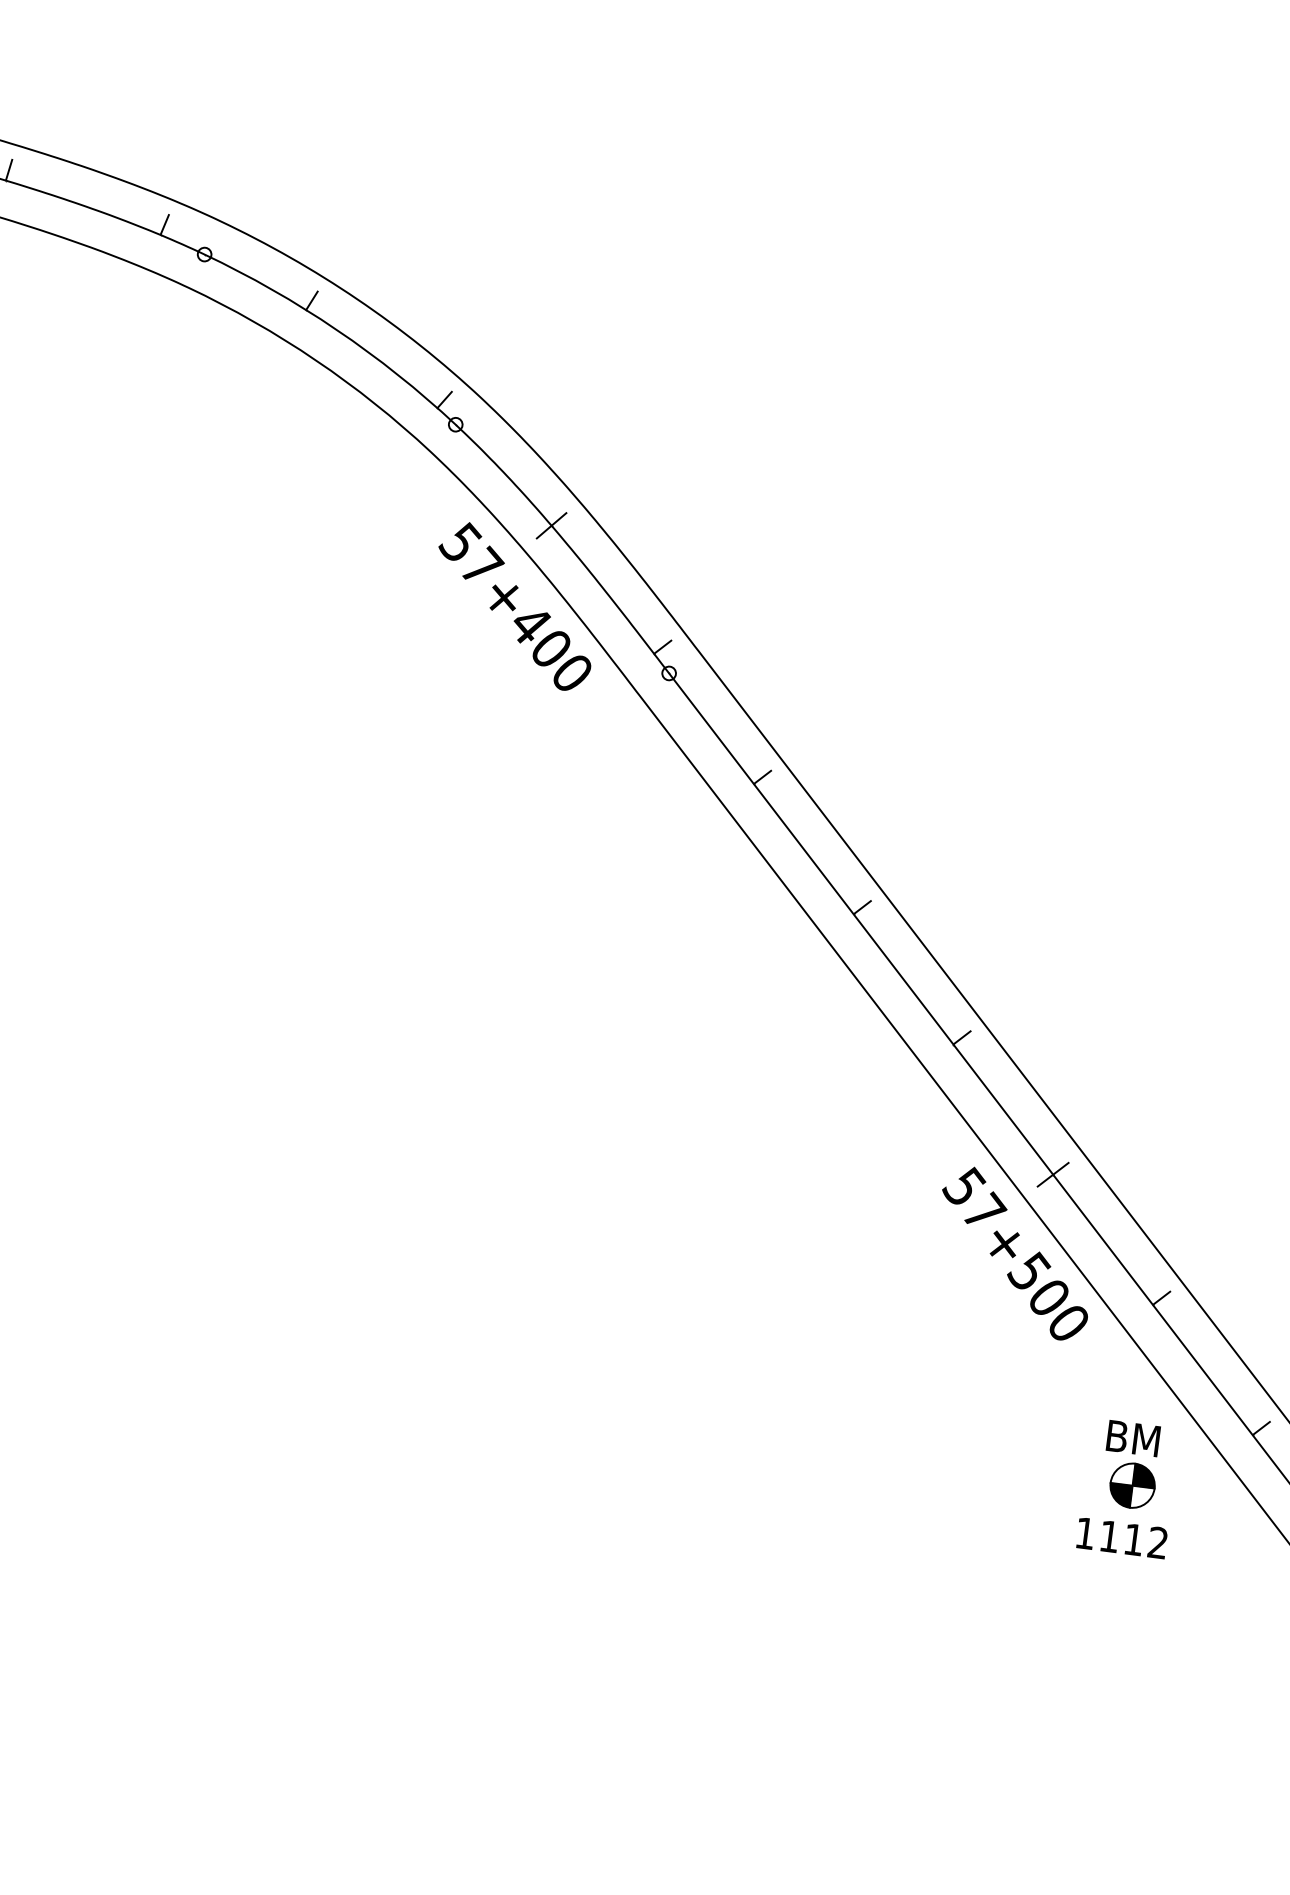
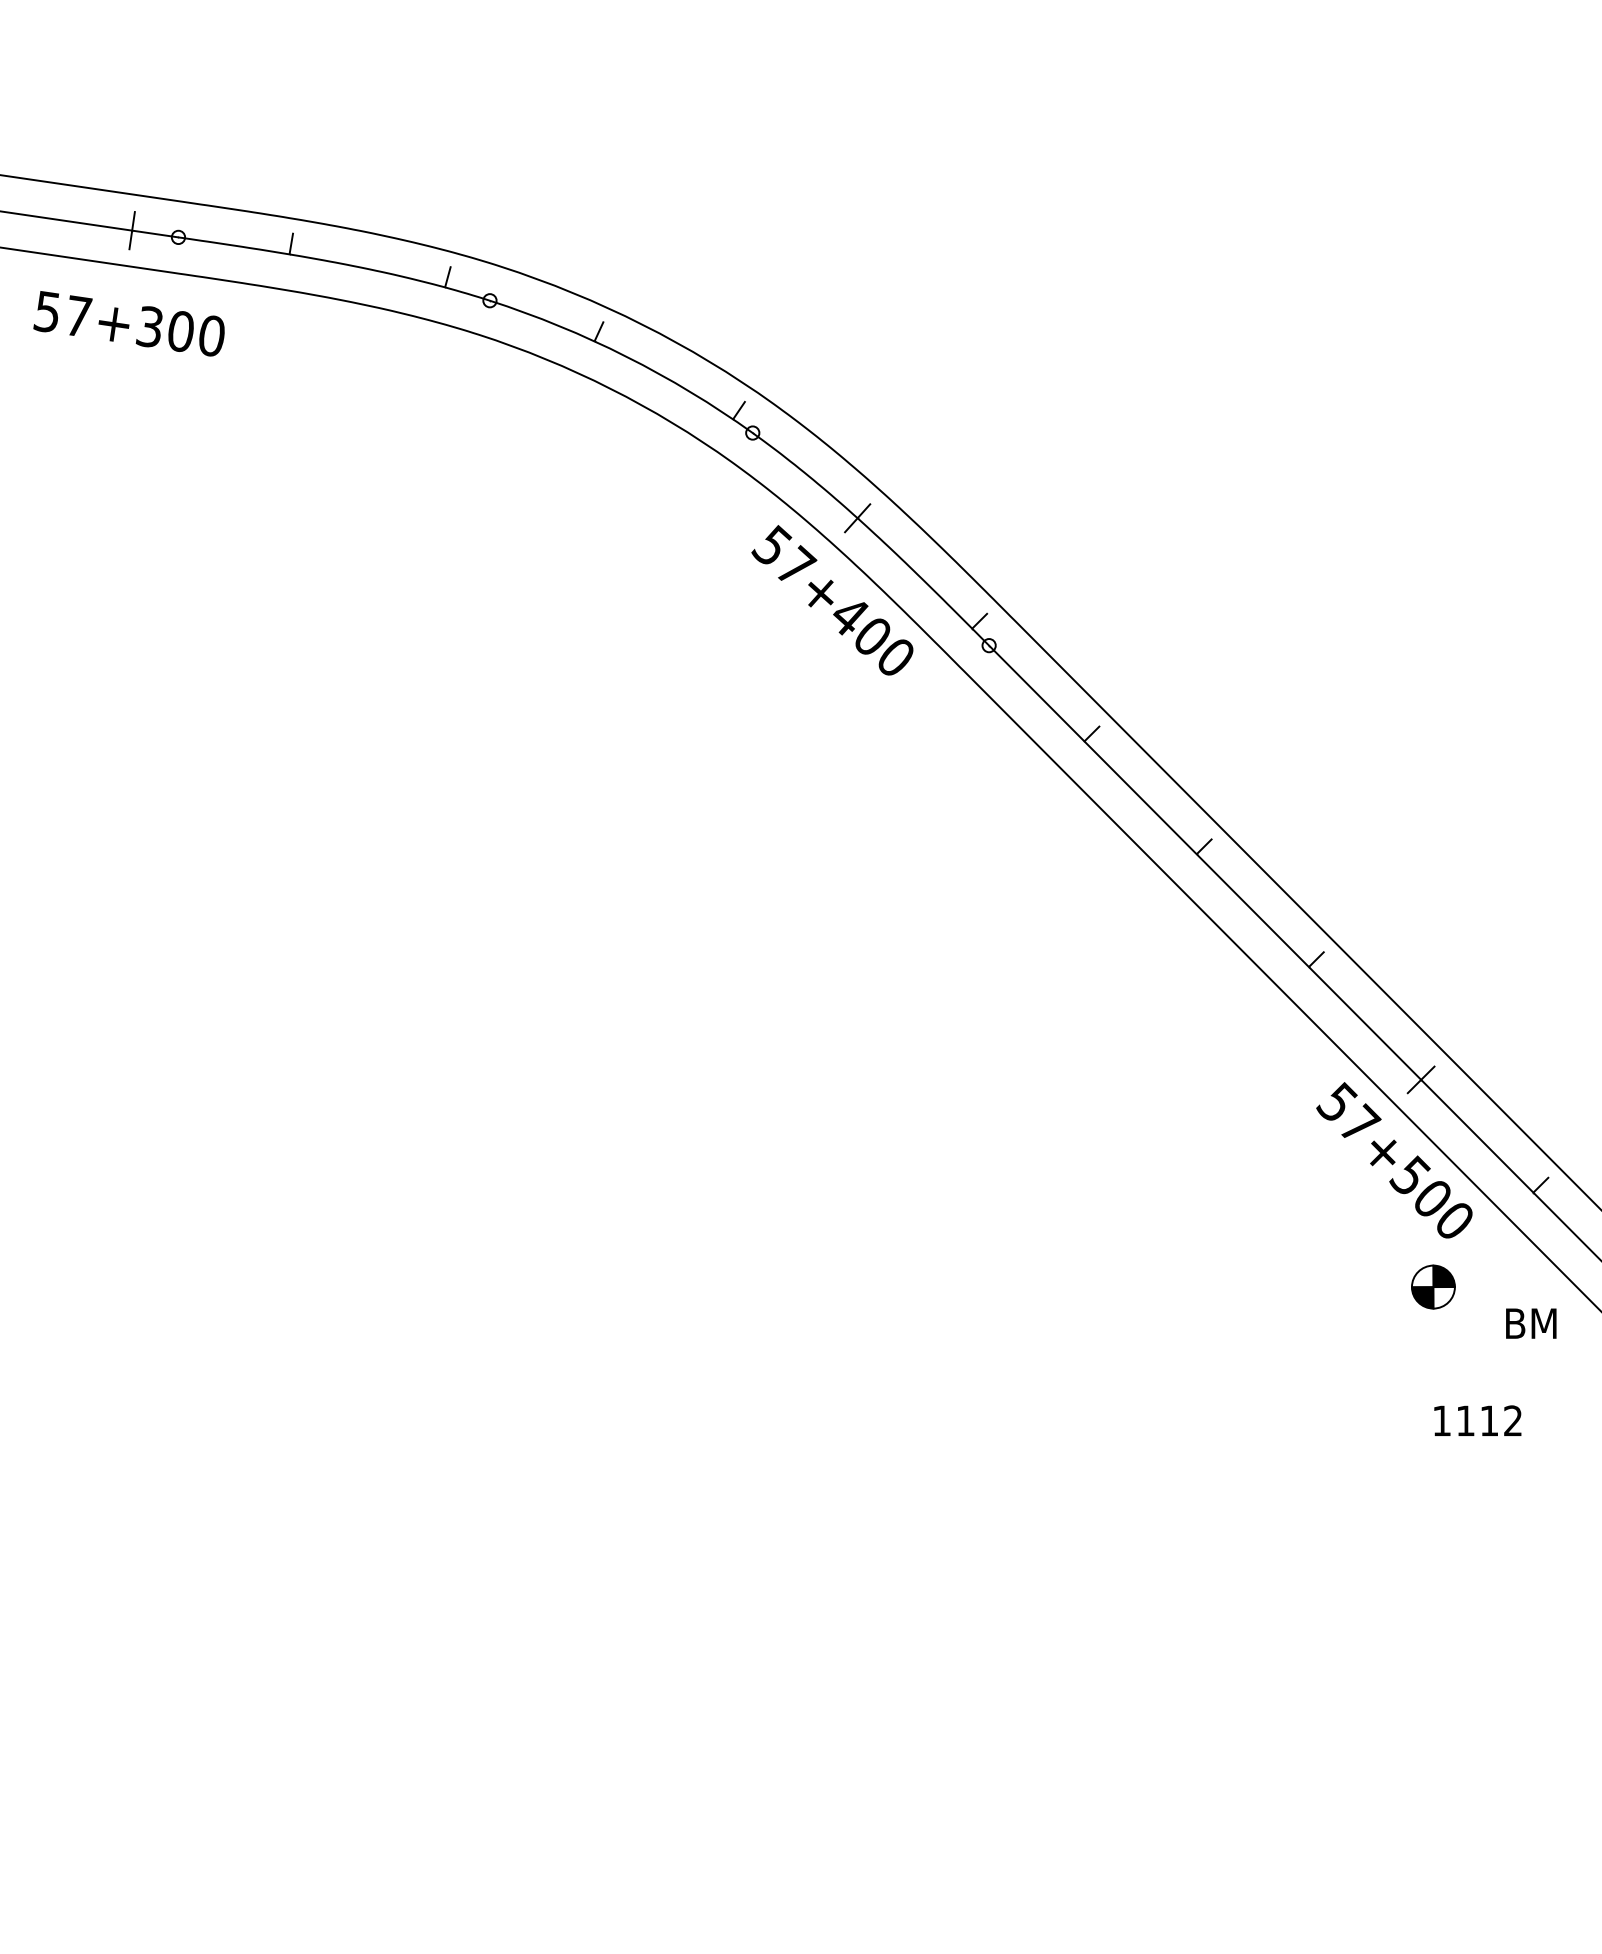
part: (1132, 1485) -> (1433, 1286), moved
text: (1121, 1537) -> (1477, 1420), moved

